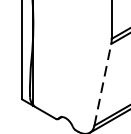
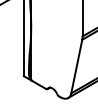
line: (102, 84) -> (76, 66), dashed -> solid

